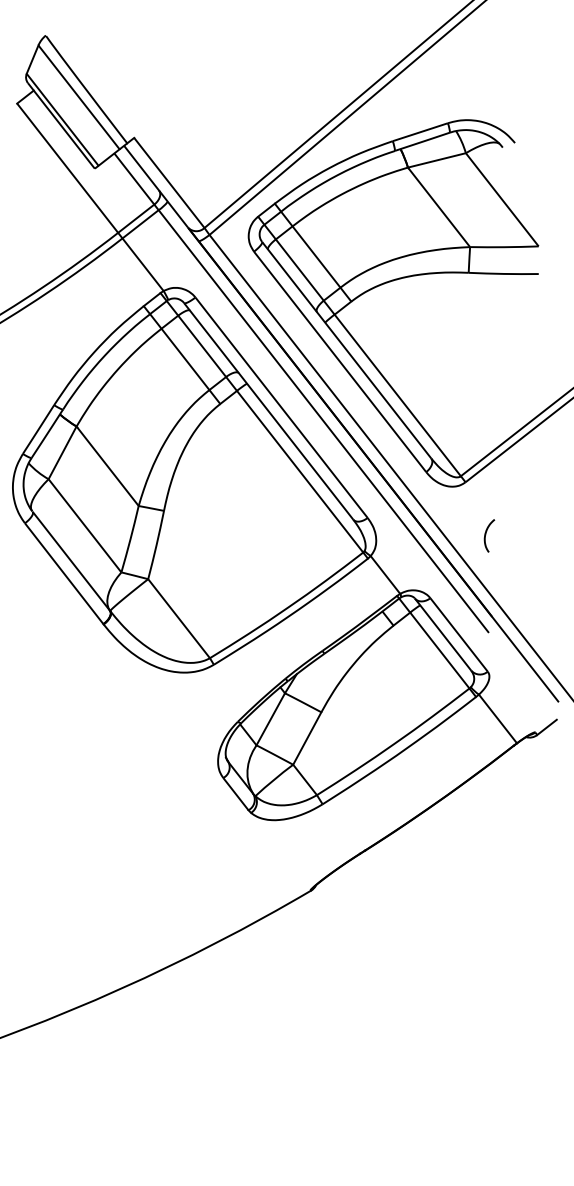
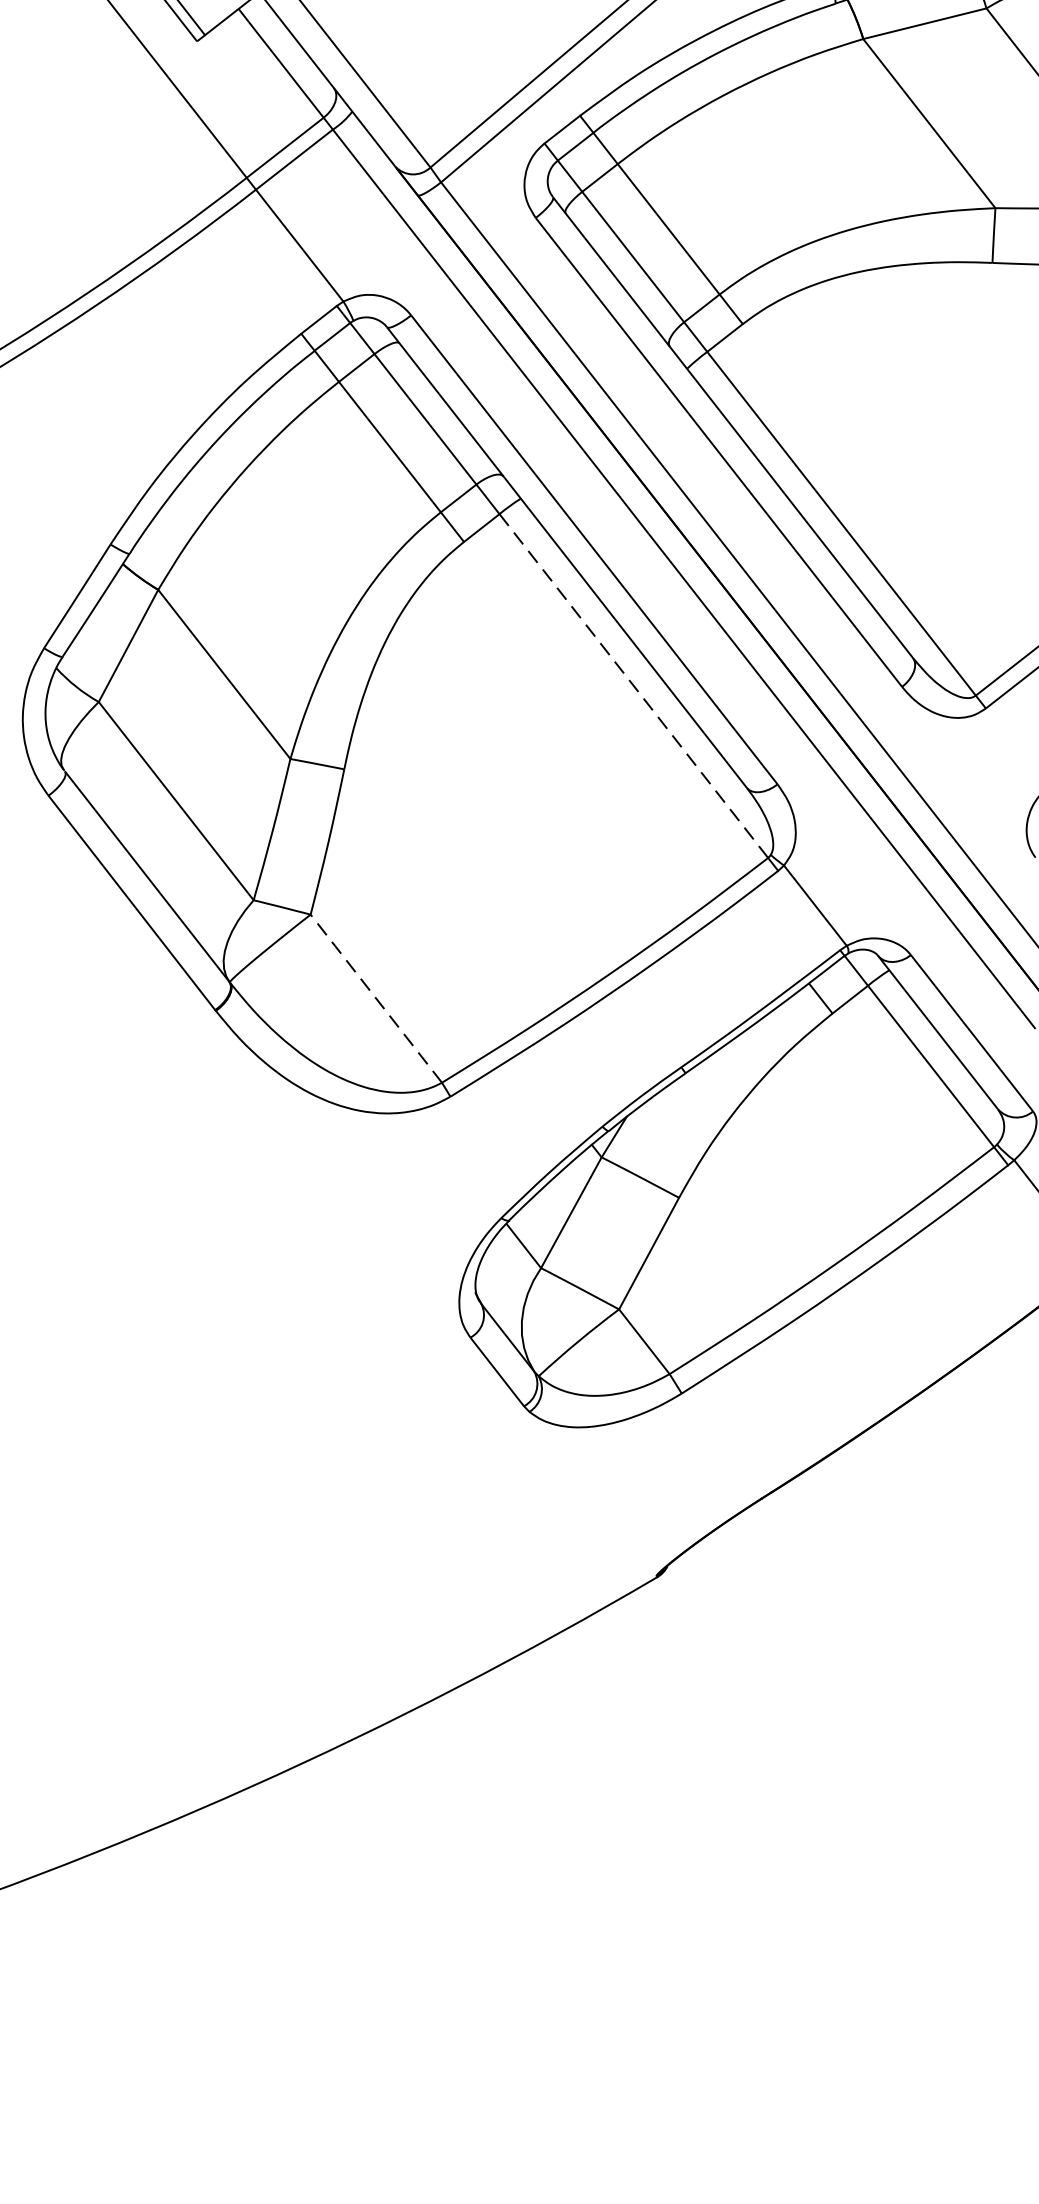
line: (300, 471) -> (634, 685), solid -> dashed
line: (178, 618) -> (375, 998), solid -> dashed

